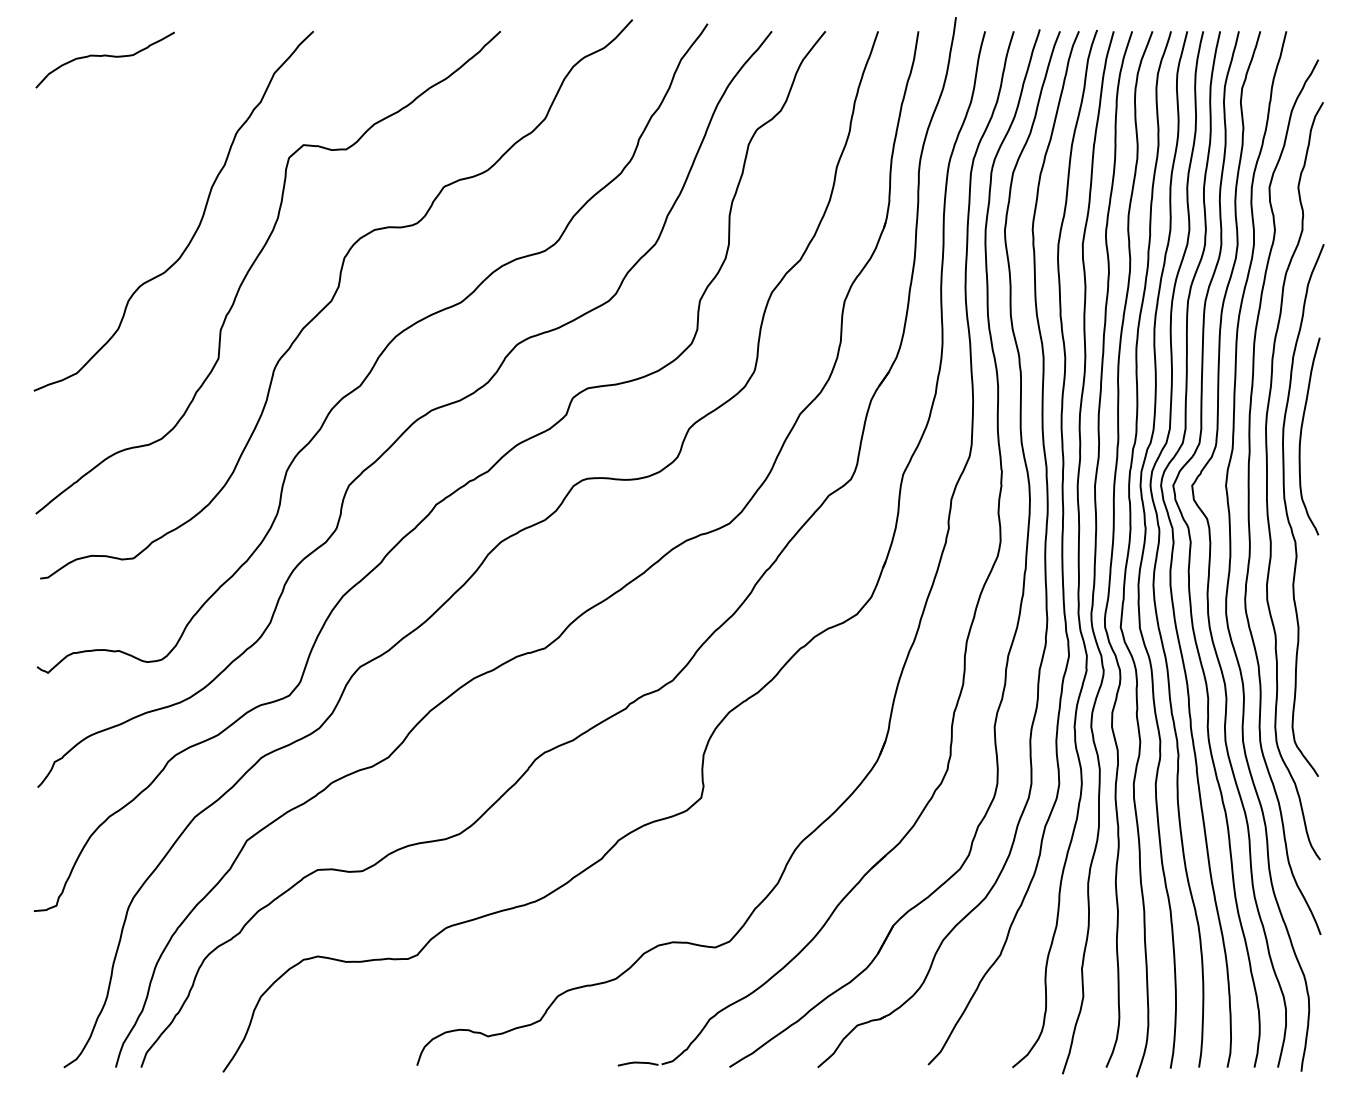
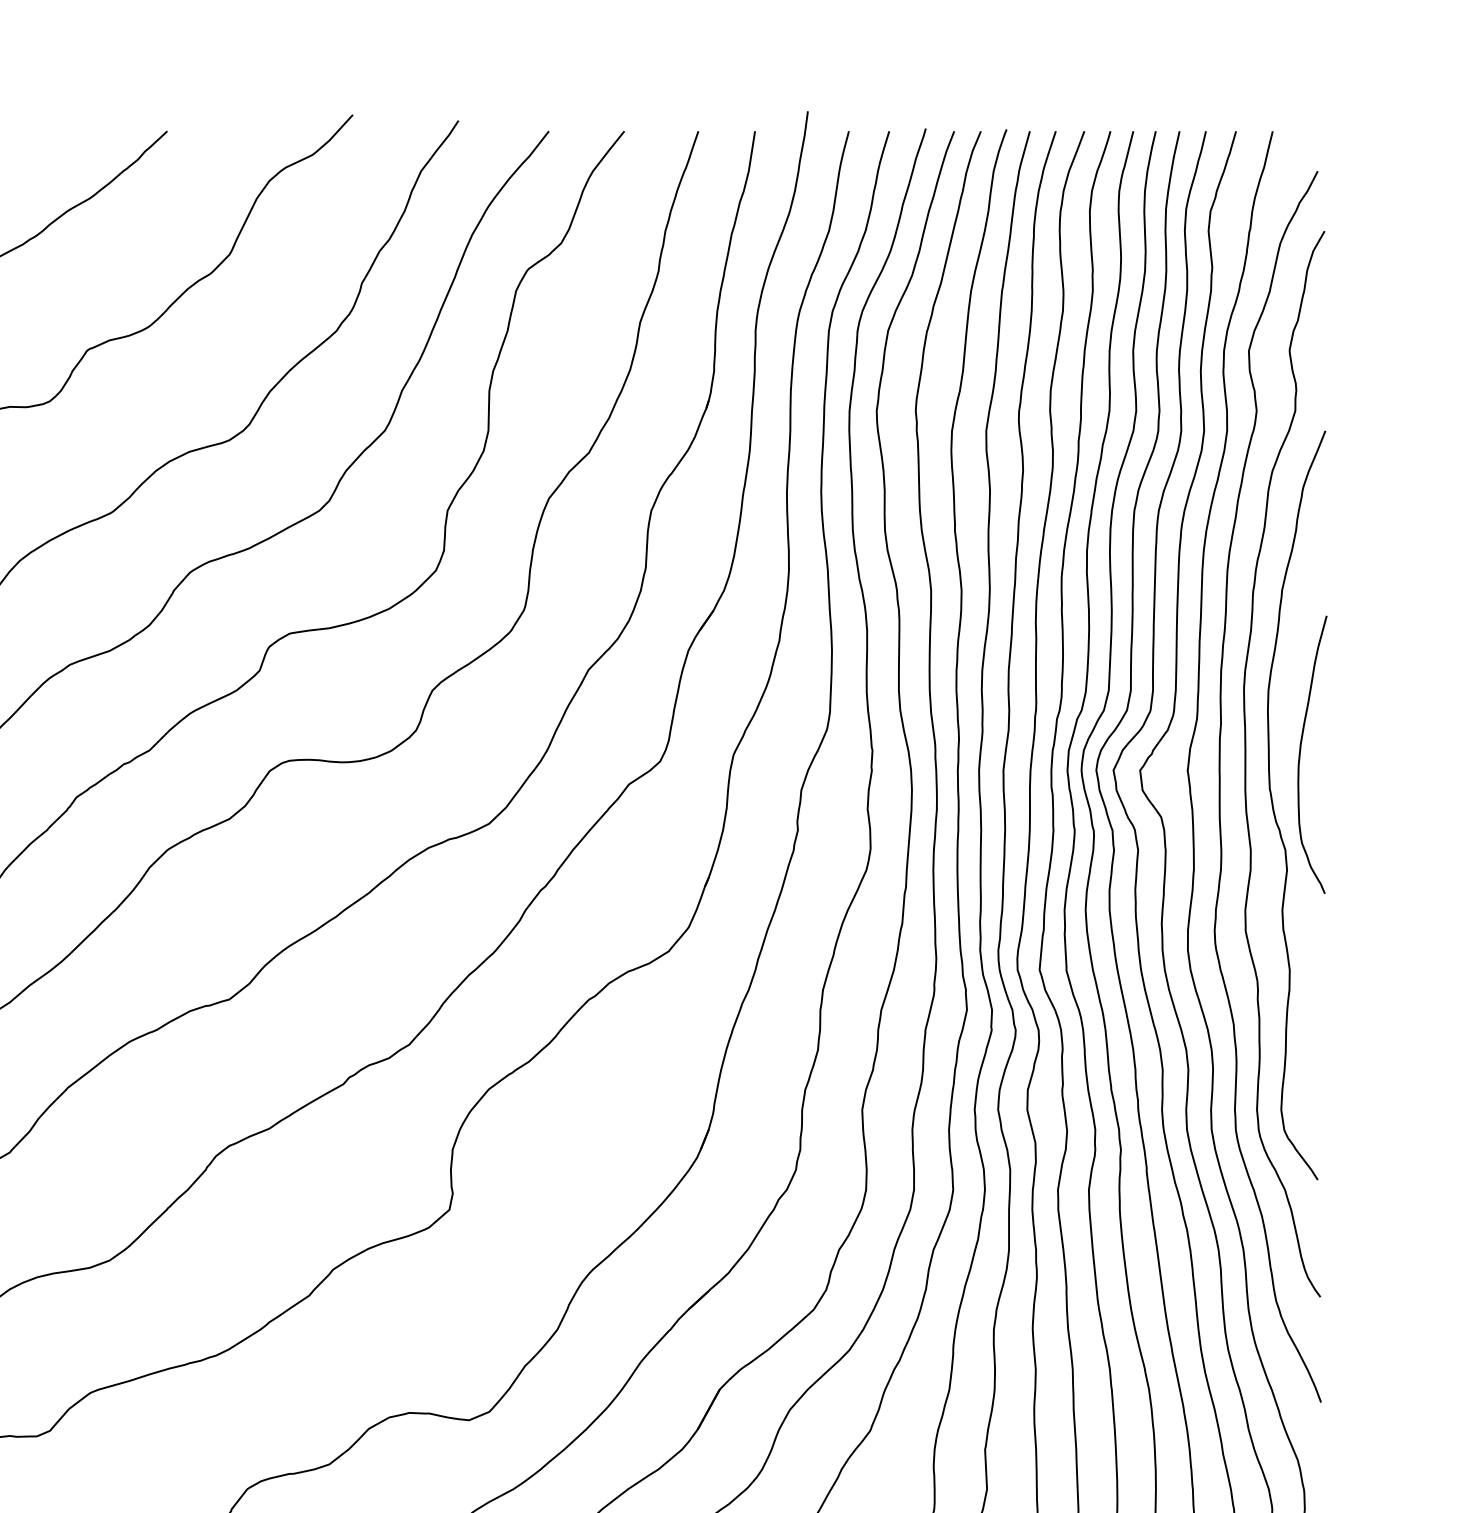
curve: (1301, 436) -> (1300, 754), moved

